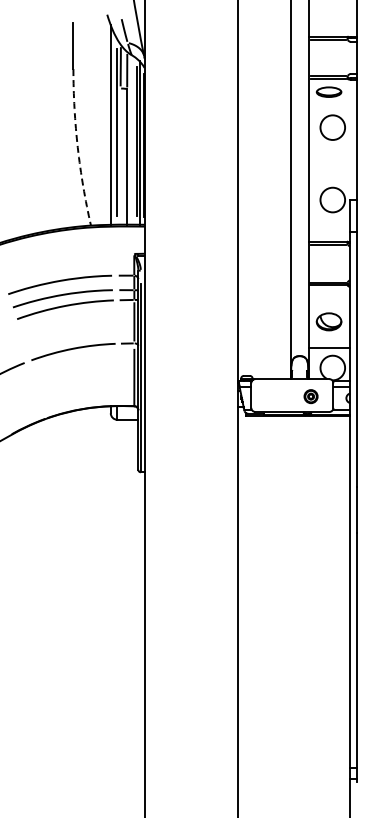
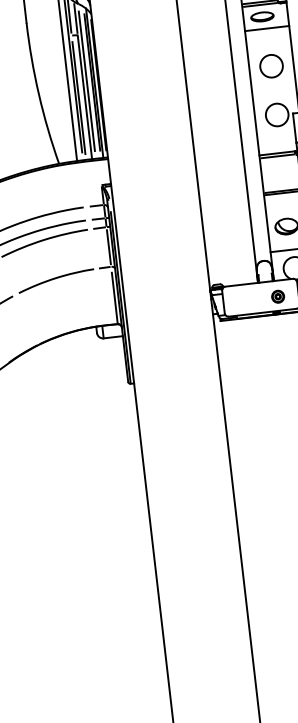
line: (332, 105) -> (266, 28), added
circle: (332, 127) -> (271, 66), moved
line: (131, 139) -> (87, 80), added
arc: (77, 147) -> (38, 93), dashed -> solid
line: (120, 156) -> (78, 97), added

